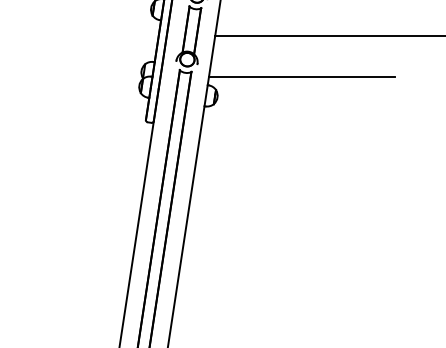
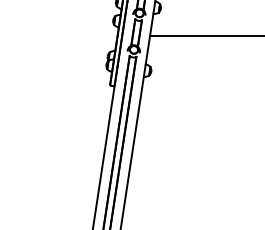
line: (301, 76) -> (199, 59), removed

